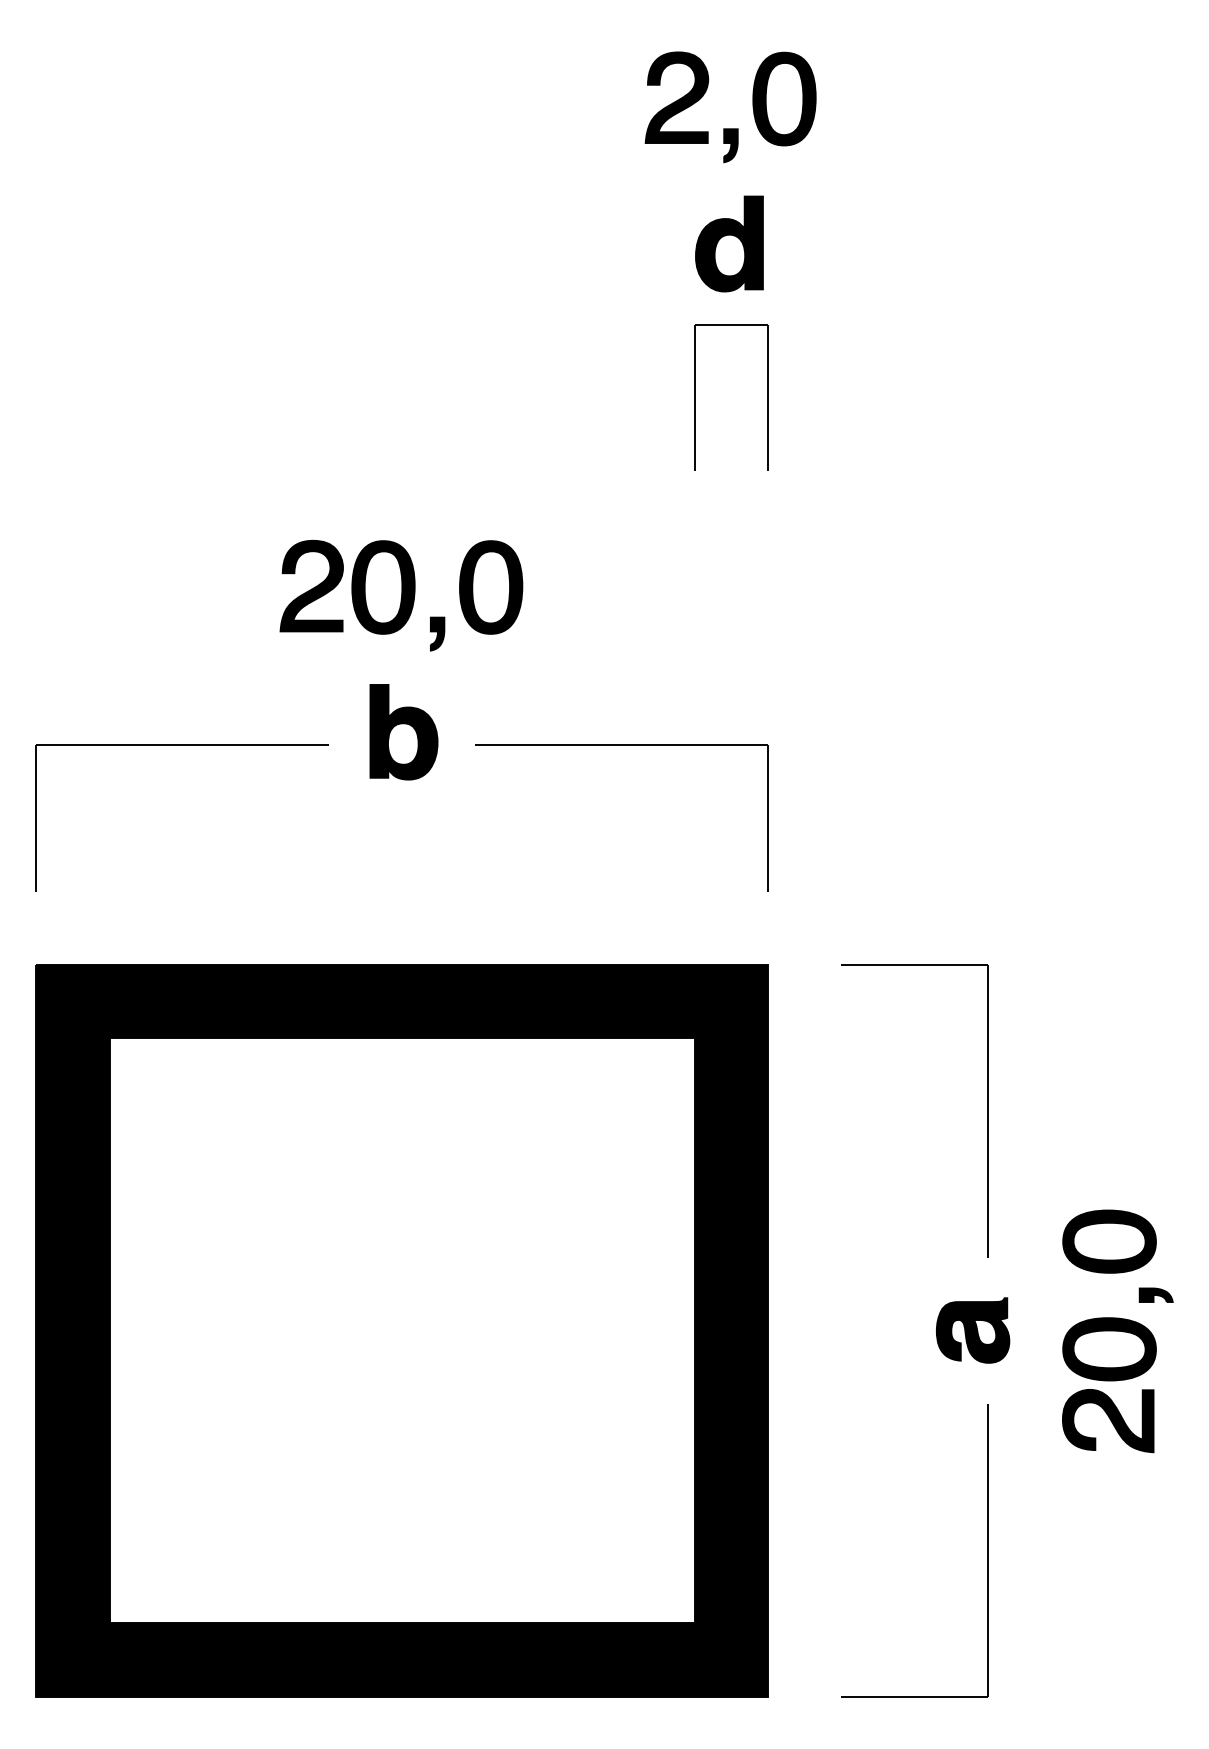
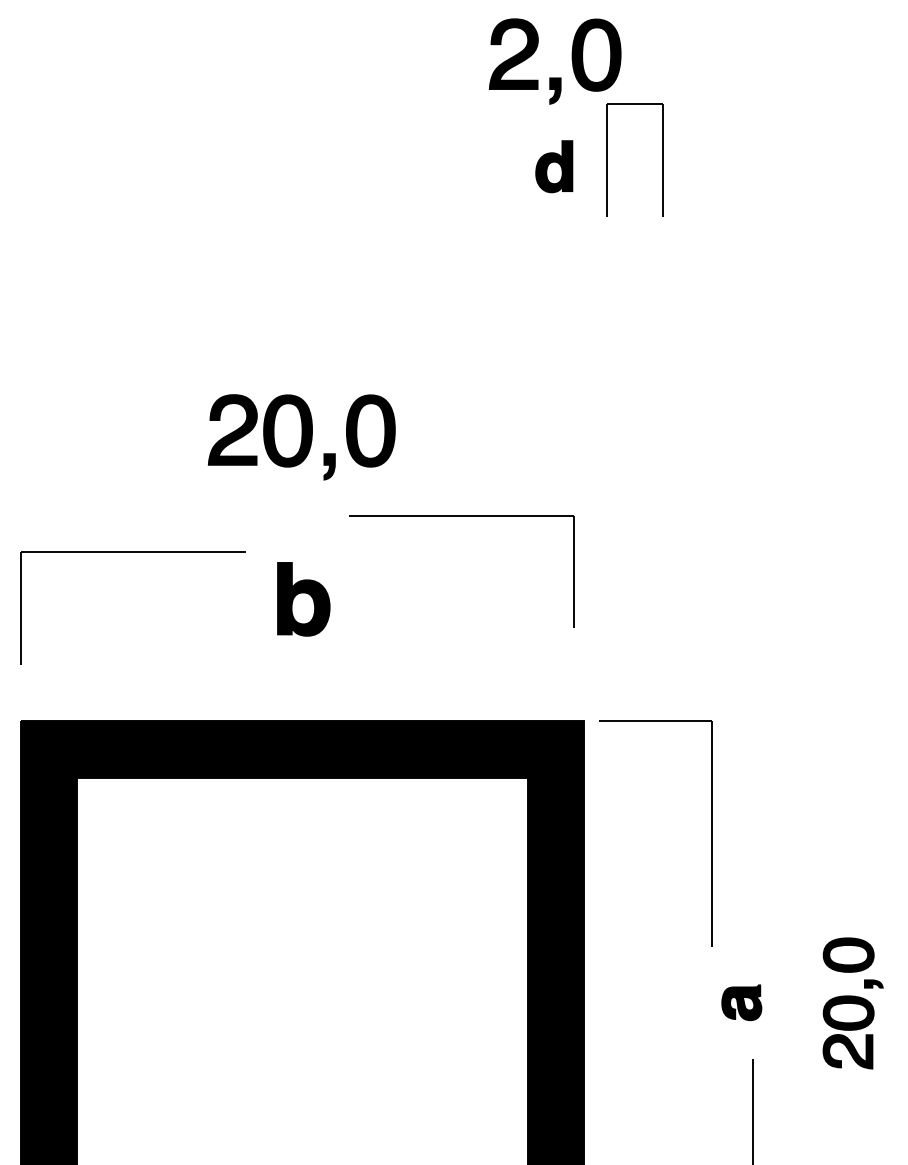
part: (729, 243) -> (554, 166), size x0.7
part: (695, 397) -> (607, 160), moved
part: (403, 732) -> (303, 599), moved
part: (621, 745) -> (461, 515), moved
part: (987, 1110) -> (712, 833), moved
part: (973, 1330) -> (742, 1002), size x0.7
part: (1117, 1331) -> (852, 1003), size x0.7

